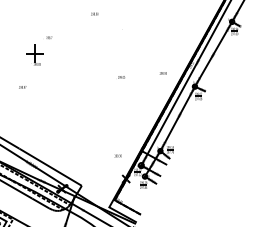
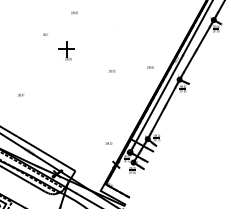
text: (94, 13) -> (74, 12), moved
part: (34, 54) -> (65, 50), moved
text: (22, 87) -> (20, 95), moved

